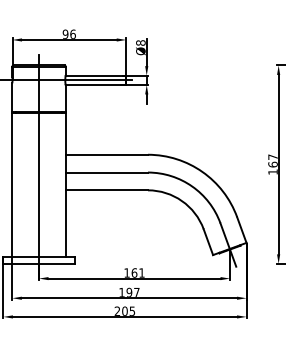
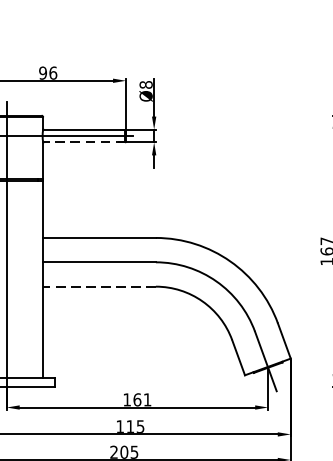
line: (95, 84) -> (83, 141), solid -> dashed
line: (106, 190) -> (99, 286), solid -> dashed
text: (132, 291) -> (134, 425), 197 -> 115

